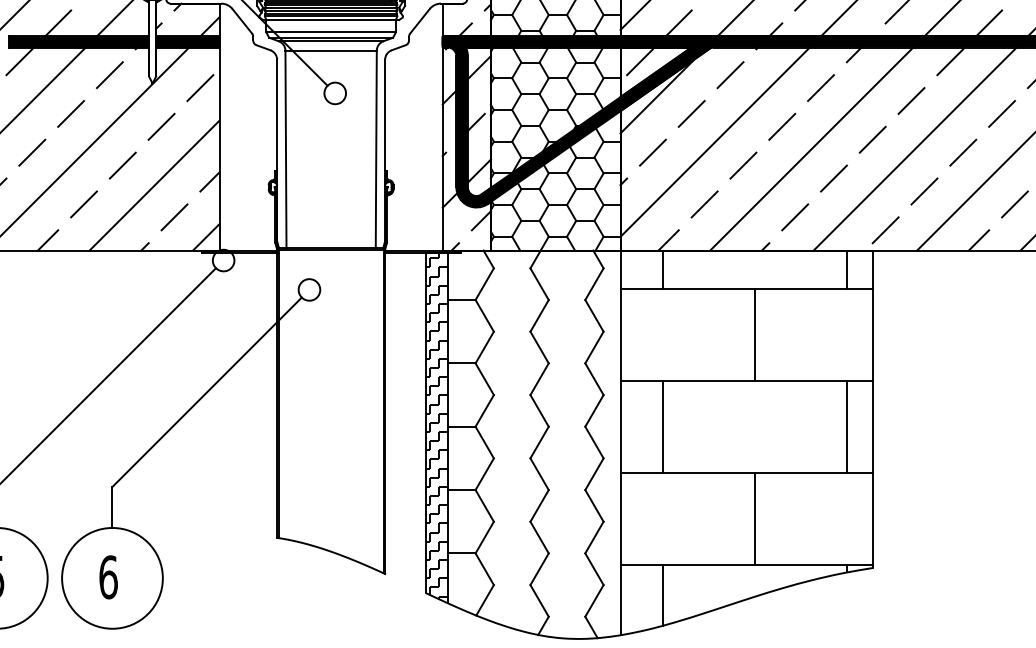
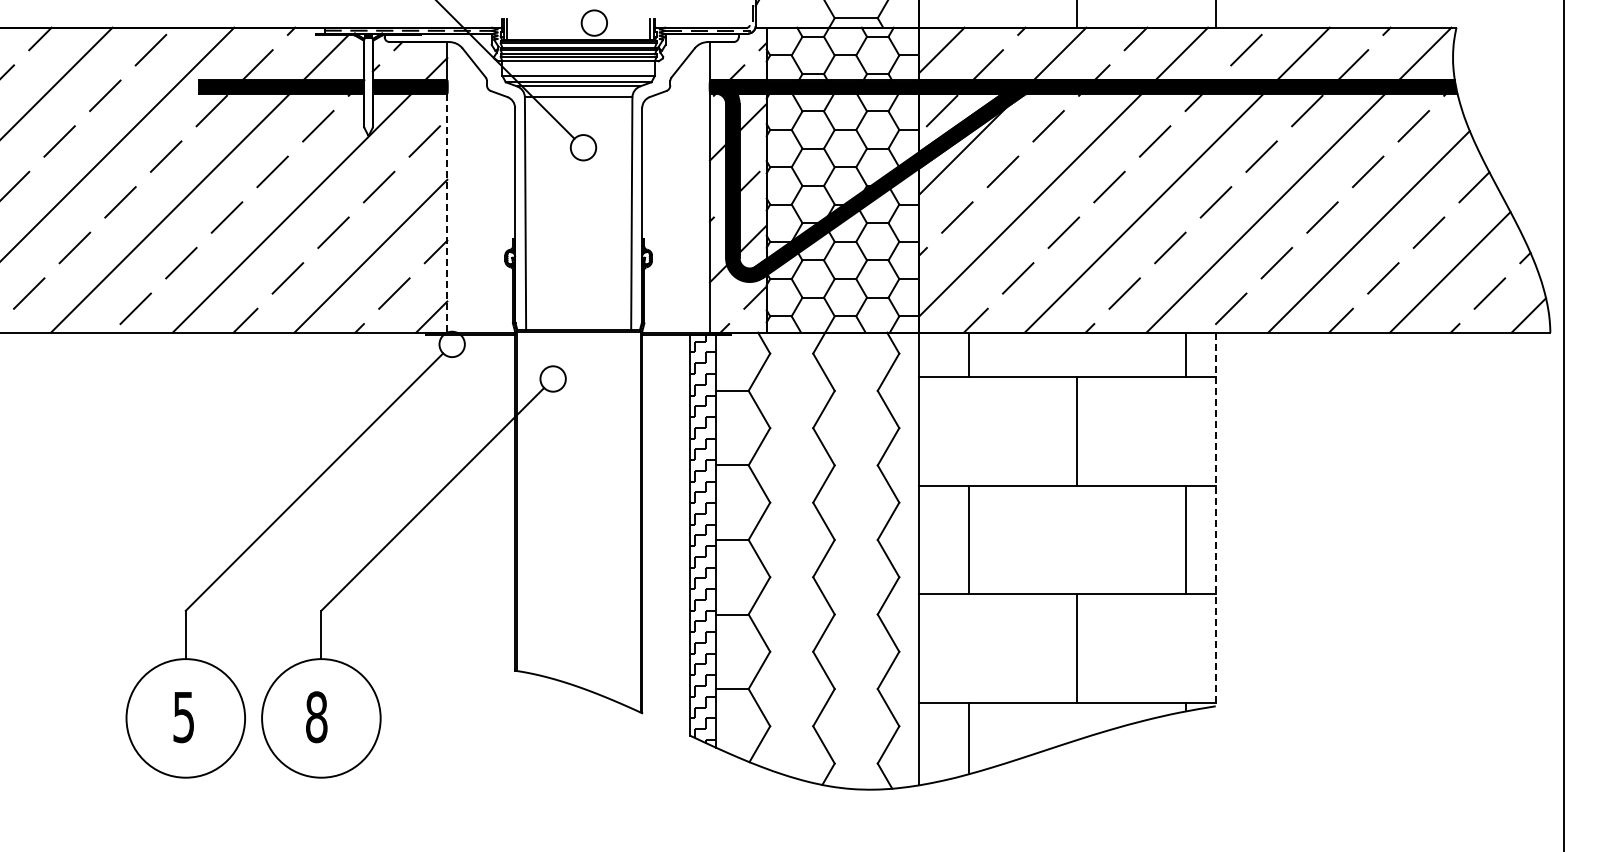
line: (219, 149) -> (447, 213), solid -> dashed
line: (872, 409) -> (1215, 519), solid -> dashed
text: (108, 577) -> (316, 717), 6 -> 8

